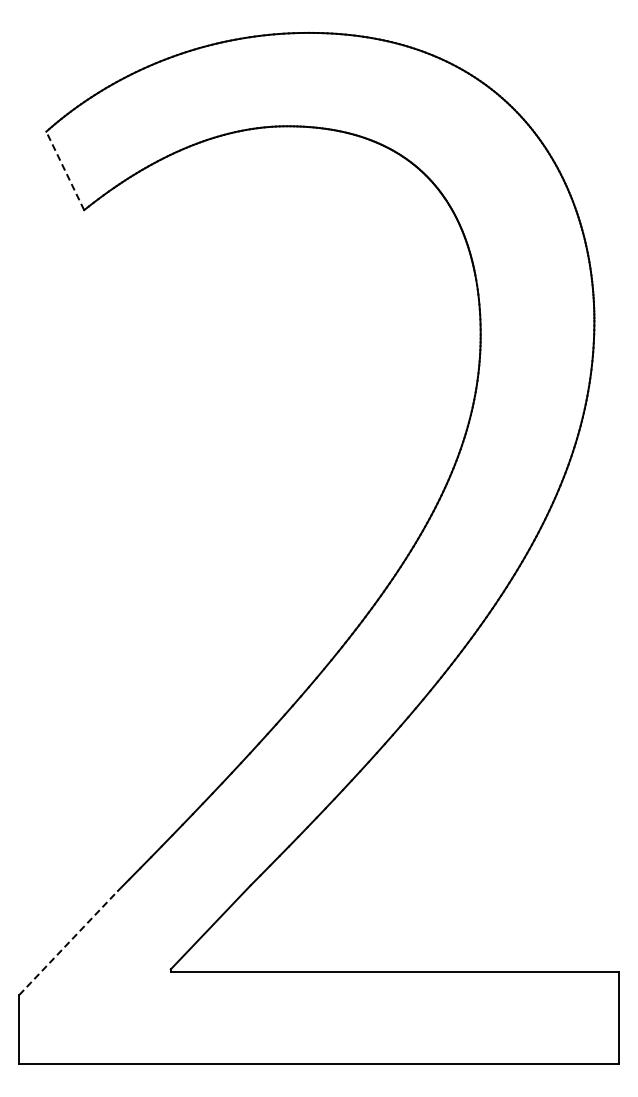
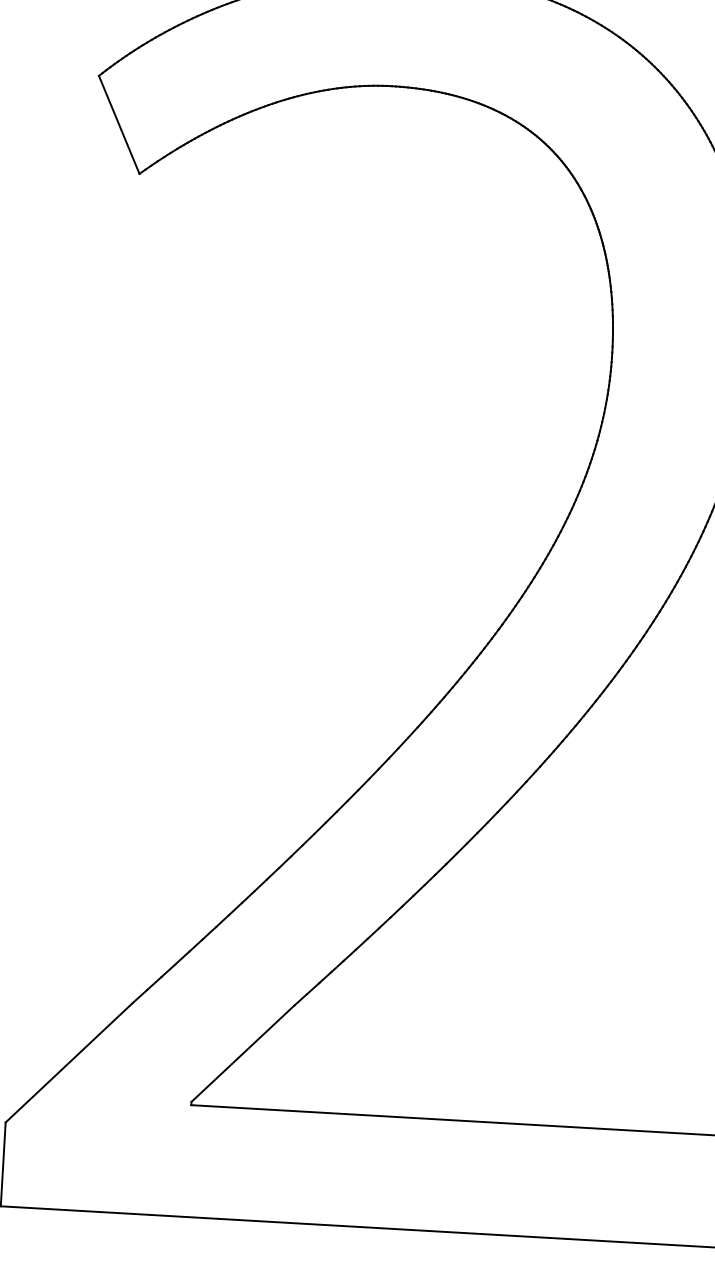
line: (65, 170) -> (119, 124), dashed -> solid
line: (68, 942) -> (69, 1062), dashed -> solid

